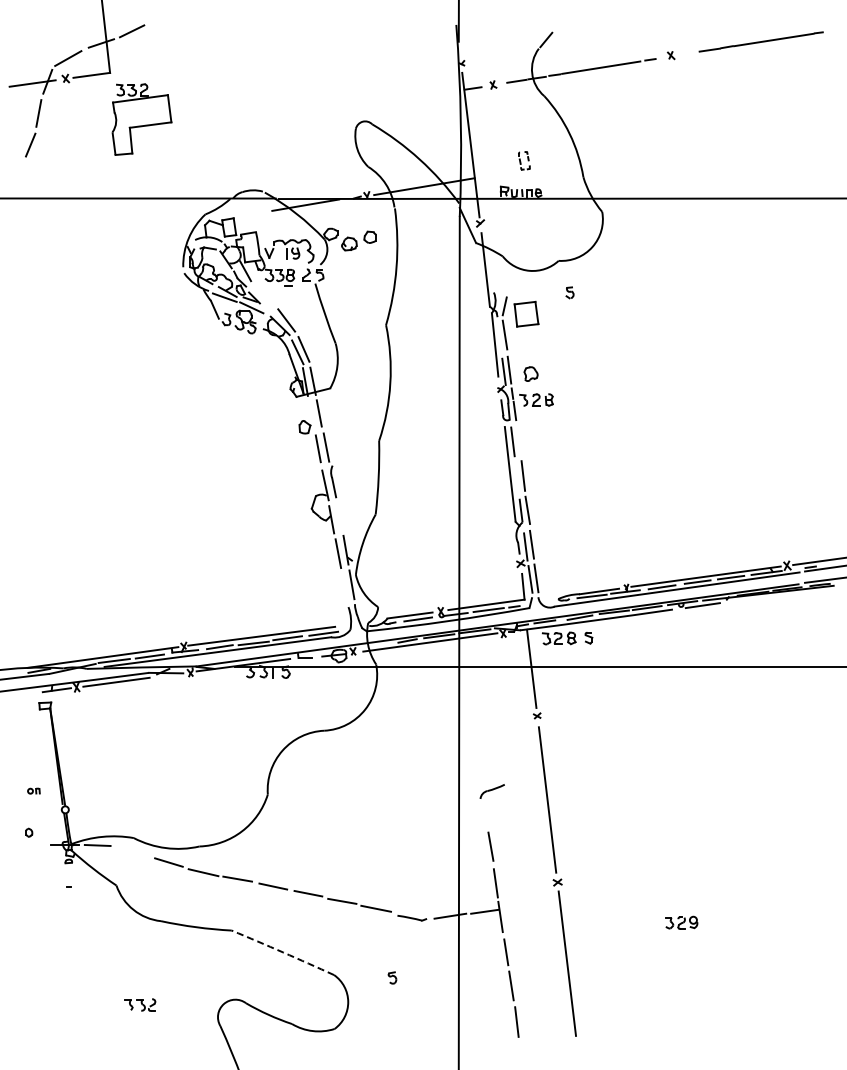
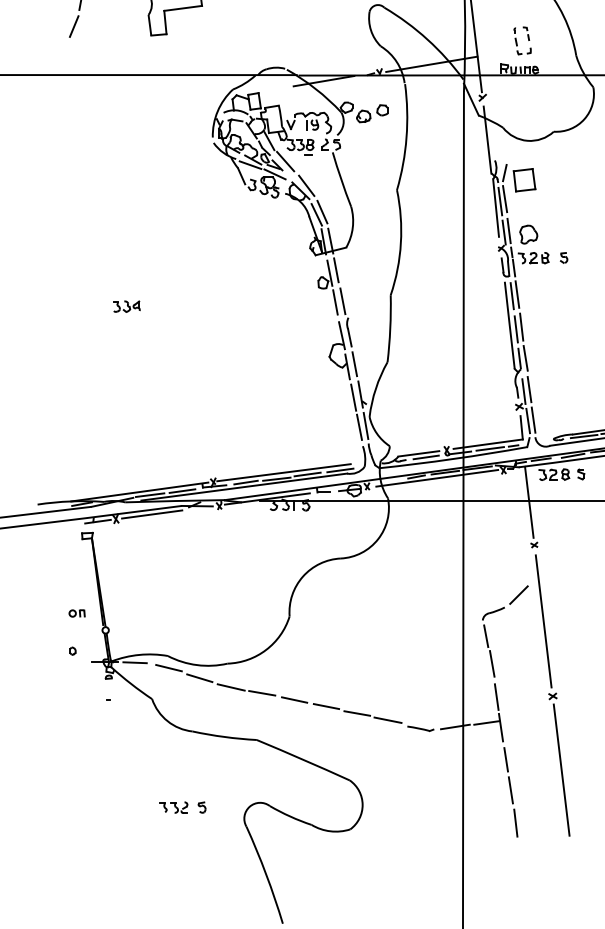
part: (524, 160) -> (522, 40), size x1.67
part: (569, 292) -> (563, 257), moved
line: (263, 293) -> (285, 161), added
line: (499, 337) -> (500, 201), added
part: (530, 373) -> (528, 234), size x1.43
line: (311, 416) -> (329, 273), added
line: (518, 439) -> (517, 293), added
part: (88, 453) -> (126, 306), added
line: (517, 478) -> (516, 329), added
line: (339, 516) -> (354, 363), added
line: (344, 586) -> (359, 427), added
line: (520, 770) -> (519, 594), added
part: (33, 790) -> (76, 612), size x1.43
line: (484, 816) -> (486, 636), added
line: (134, 850) -> (168, 667), added
arc: (283, 952) -> (303, 759), dashed -> solid
part: (392, 977) -> (202, 807), moved

